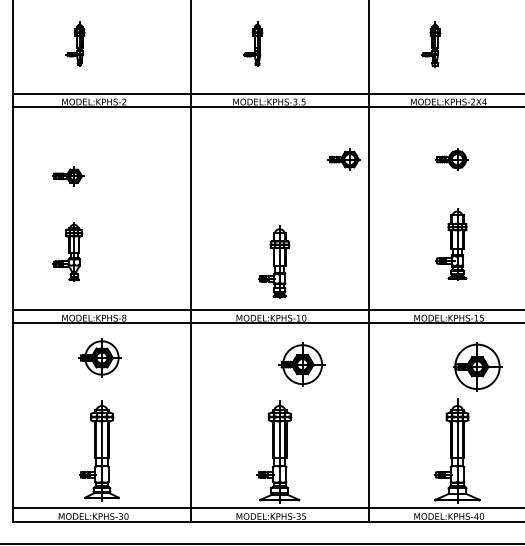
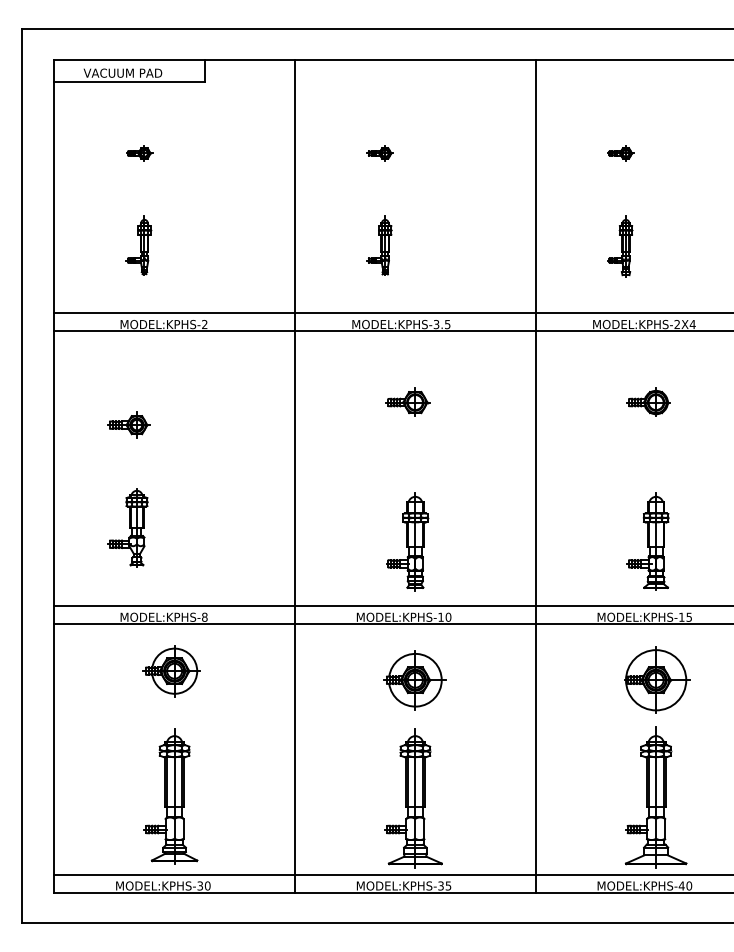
part: (344, 158) -> (407, 401), moved
part: (451, 244) -> (647, 541), moved
part: (301, 364) -> (414, 680), moved
part: (478, 366) -> (657, 679), moved

